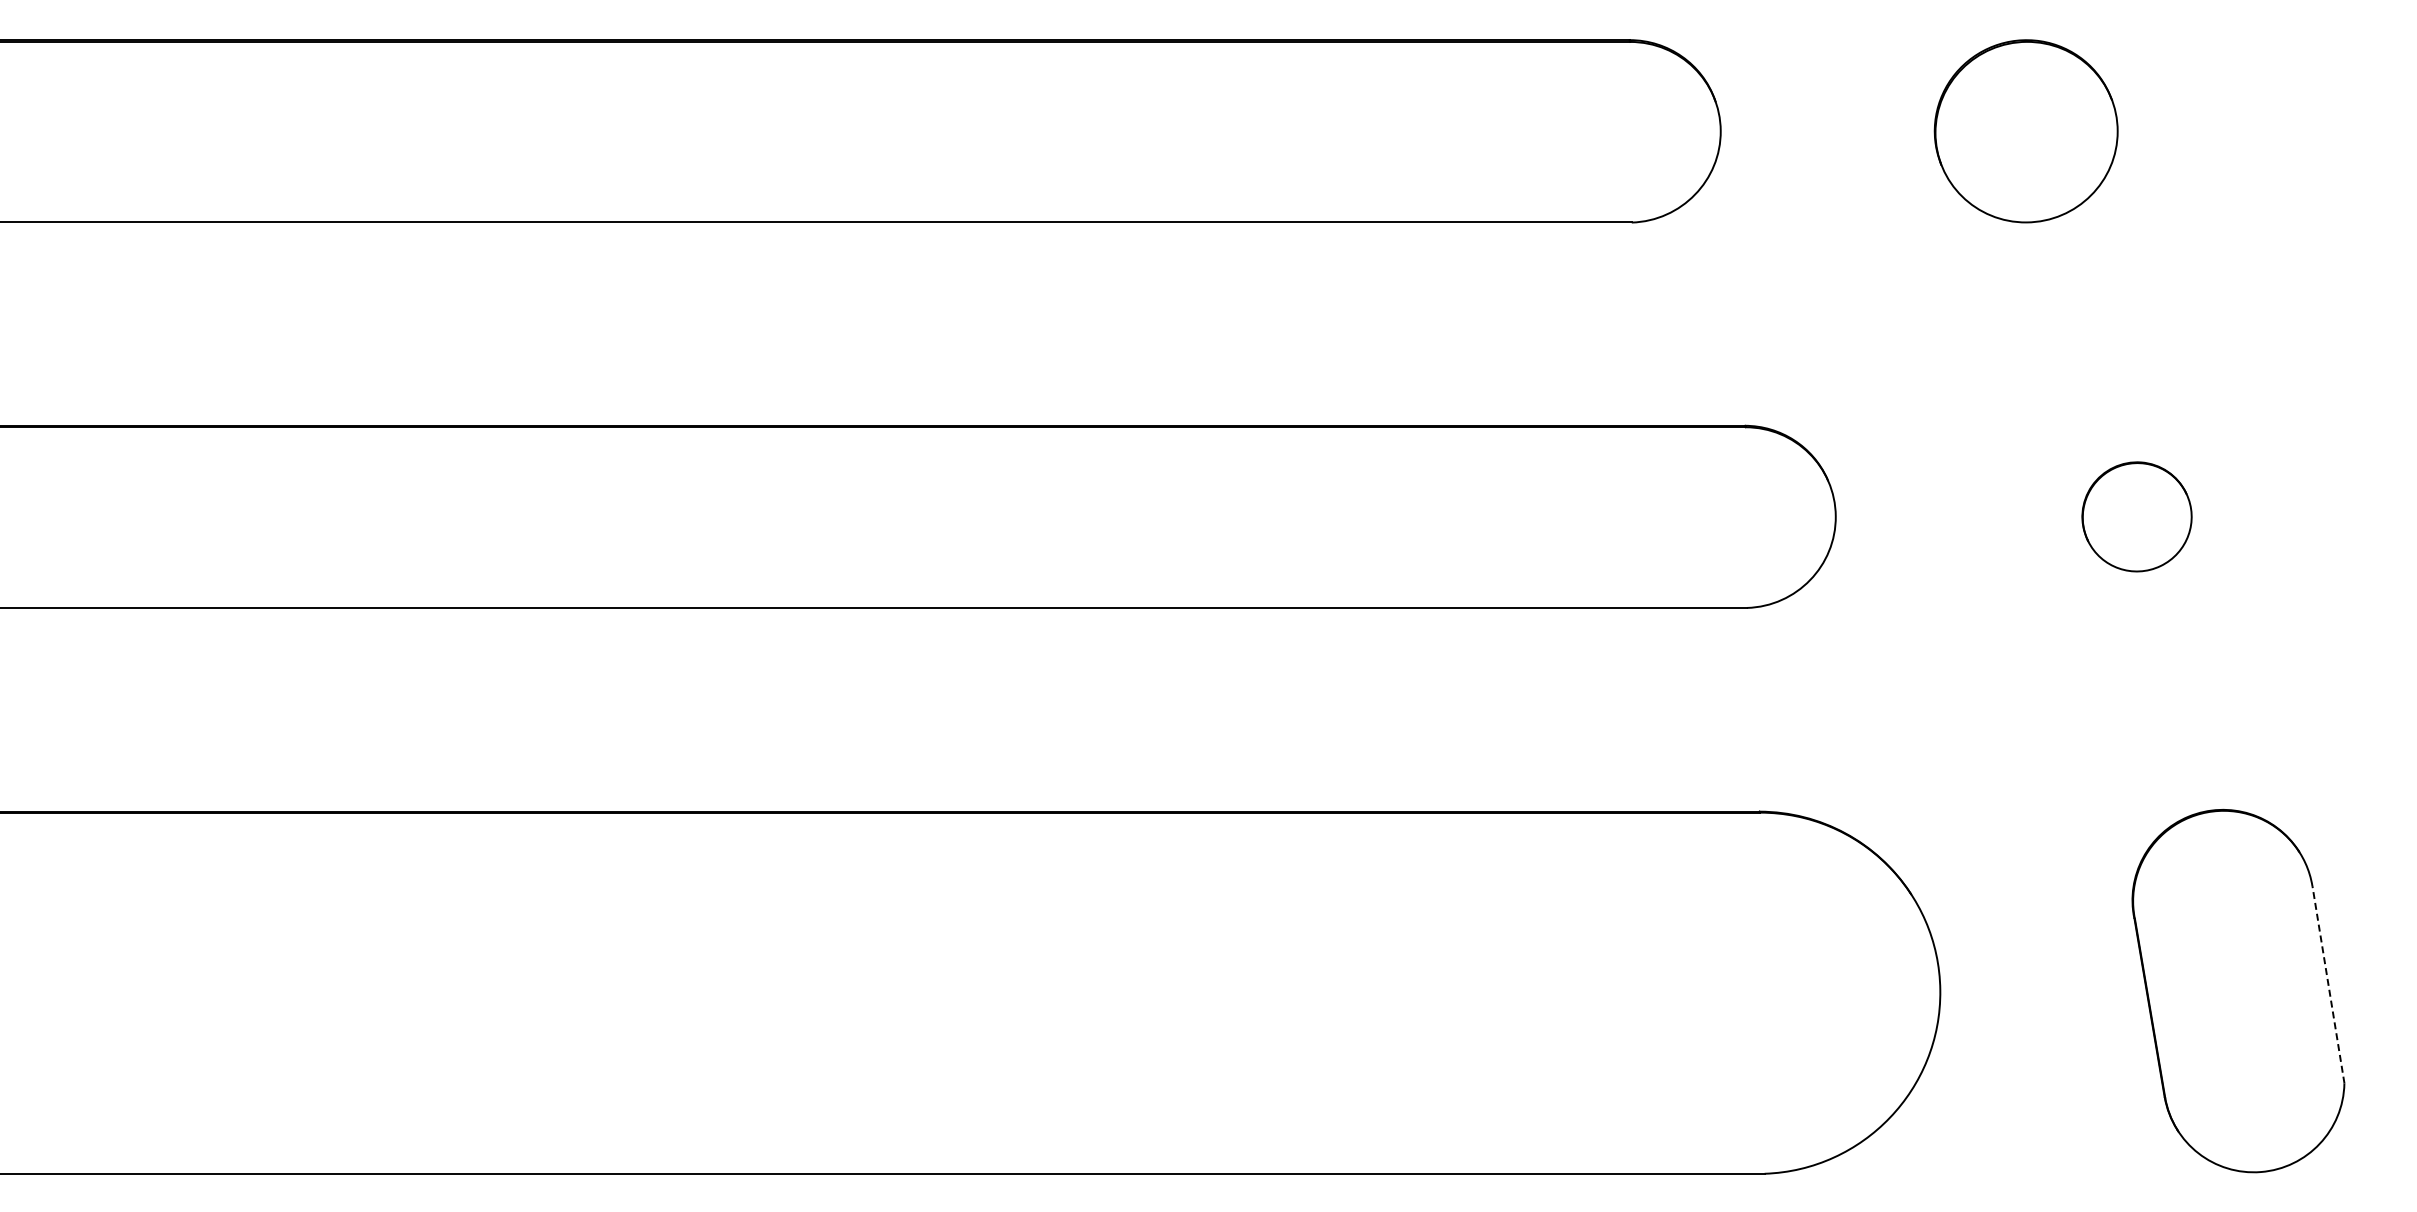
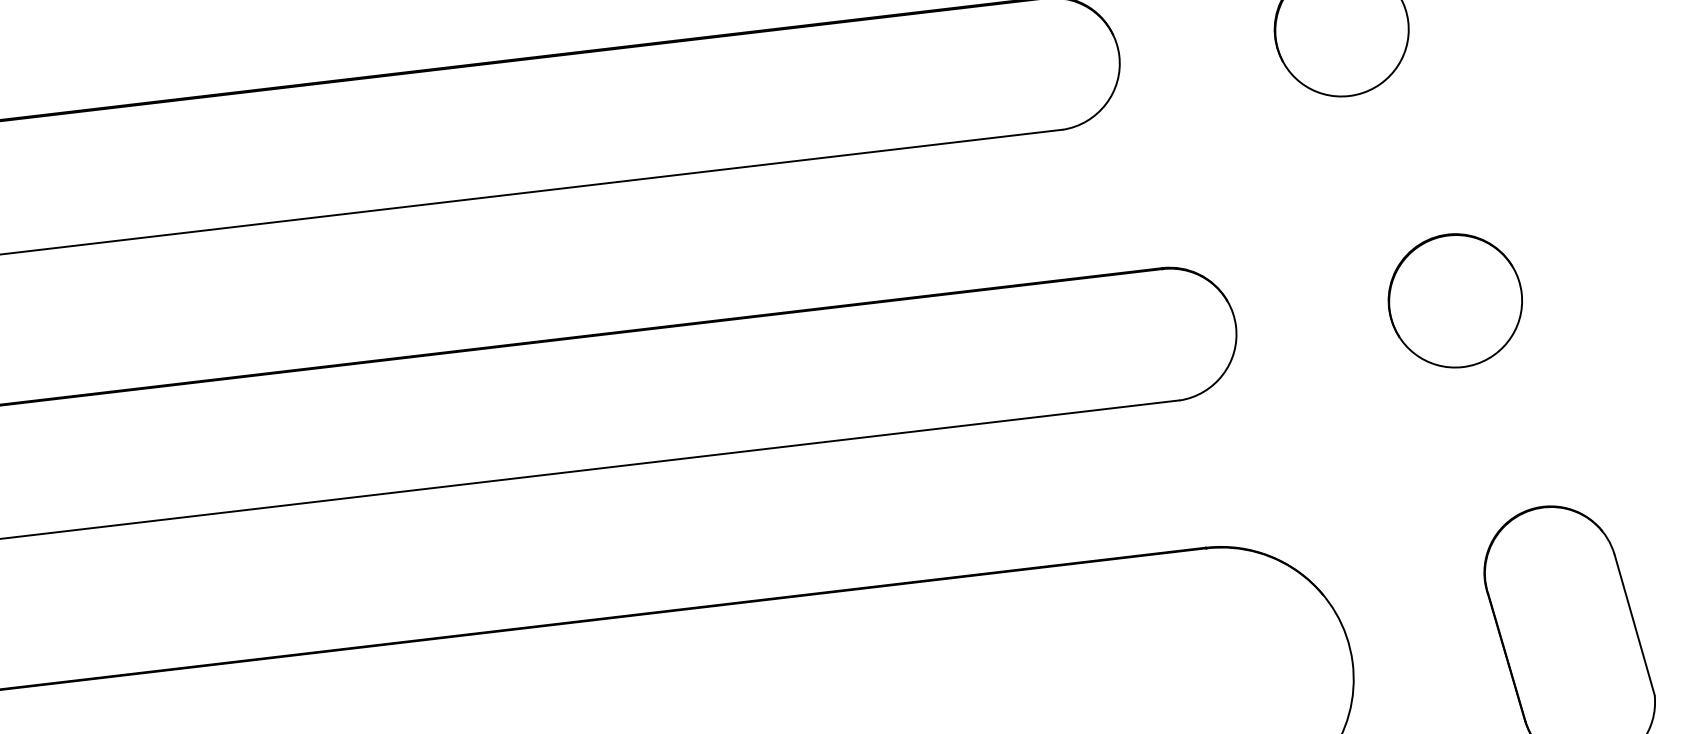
part: (2136, 516) -> (1454, 300), size x1.67
line: (2328, 984) -> (1634, 624), dashed -> solid

